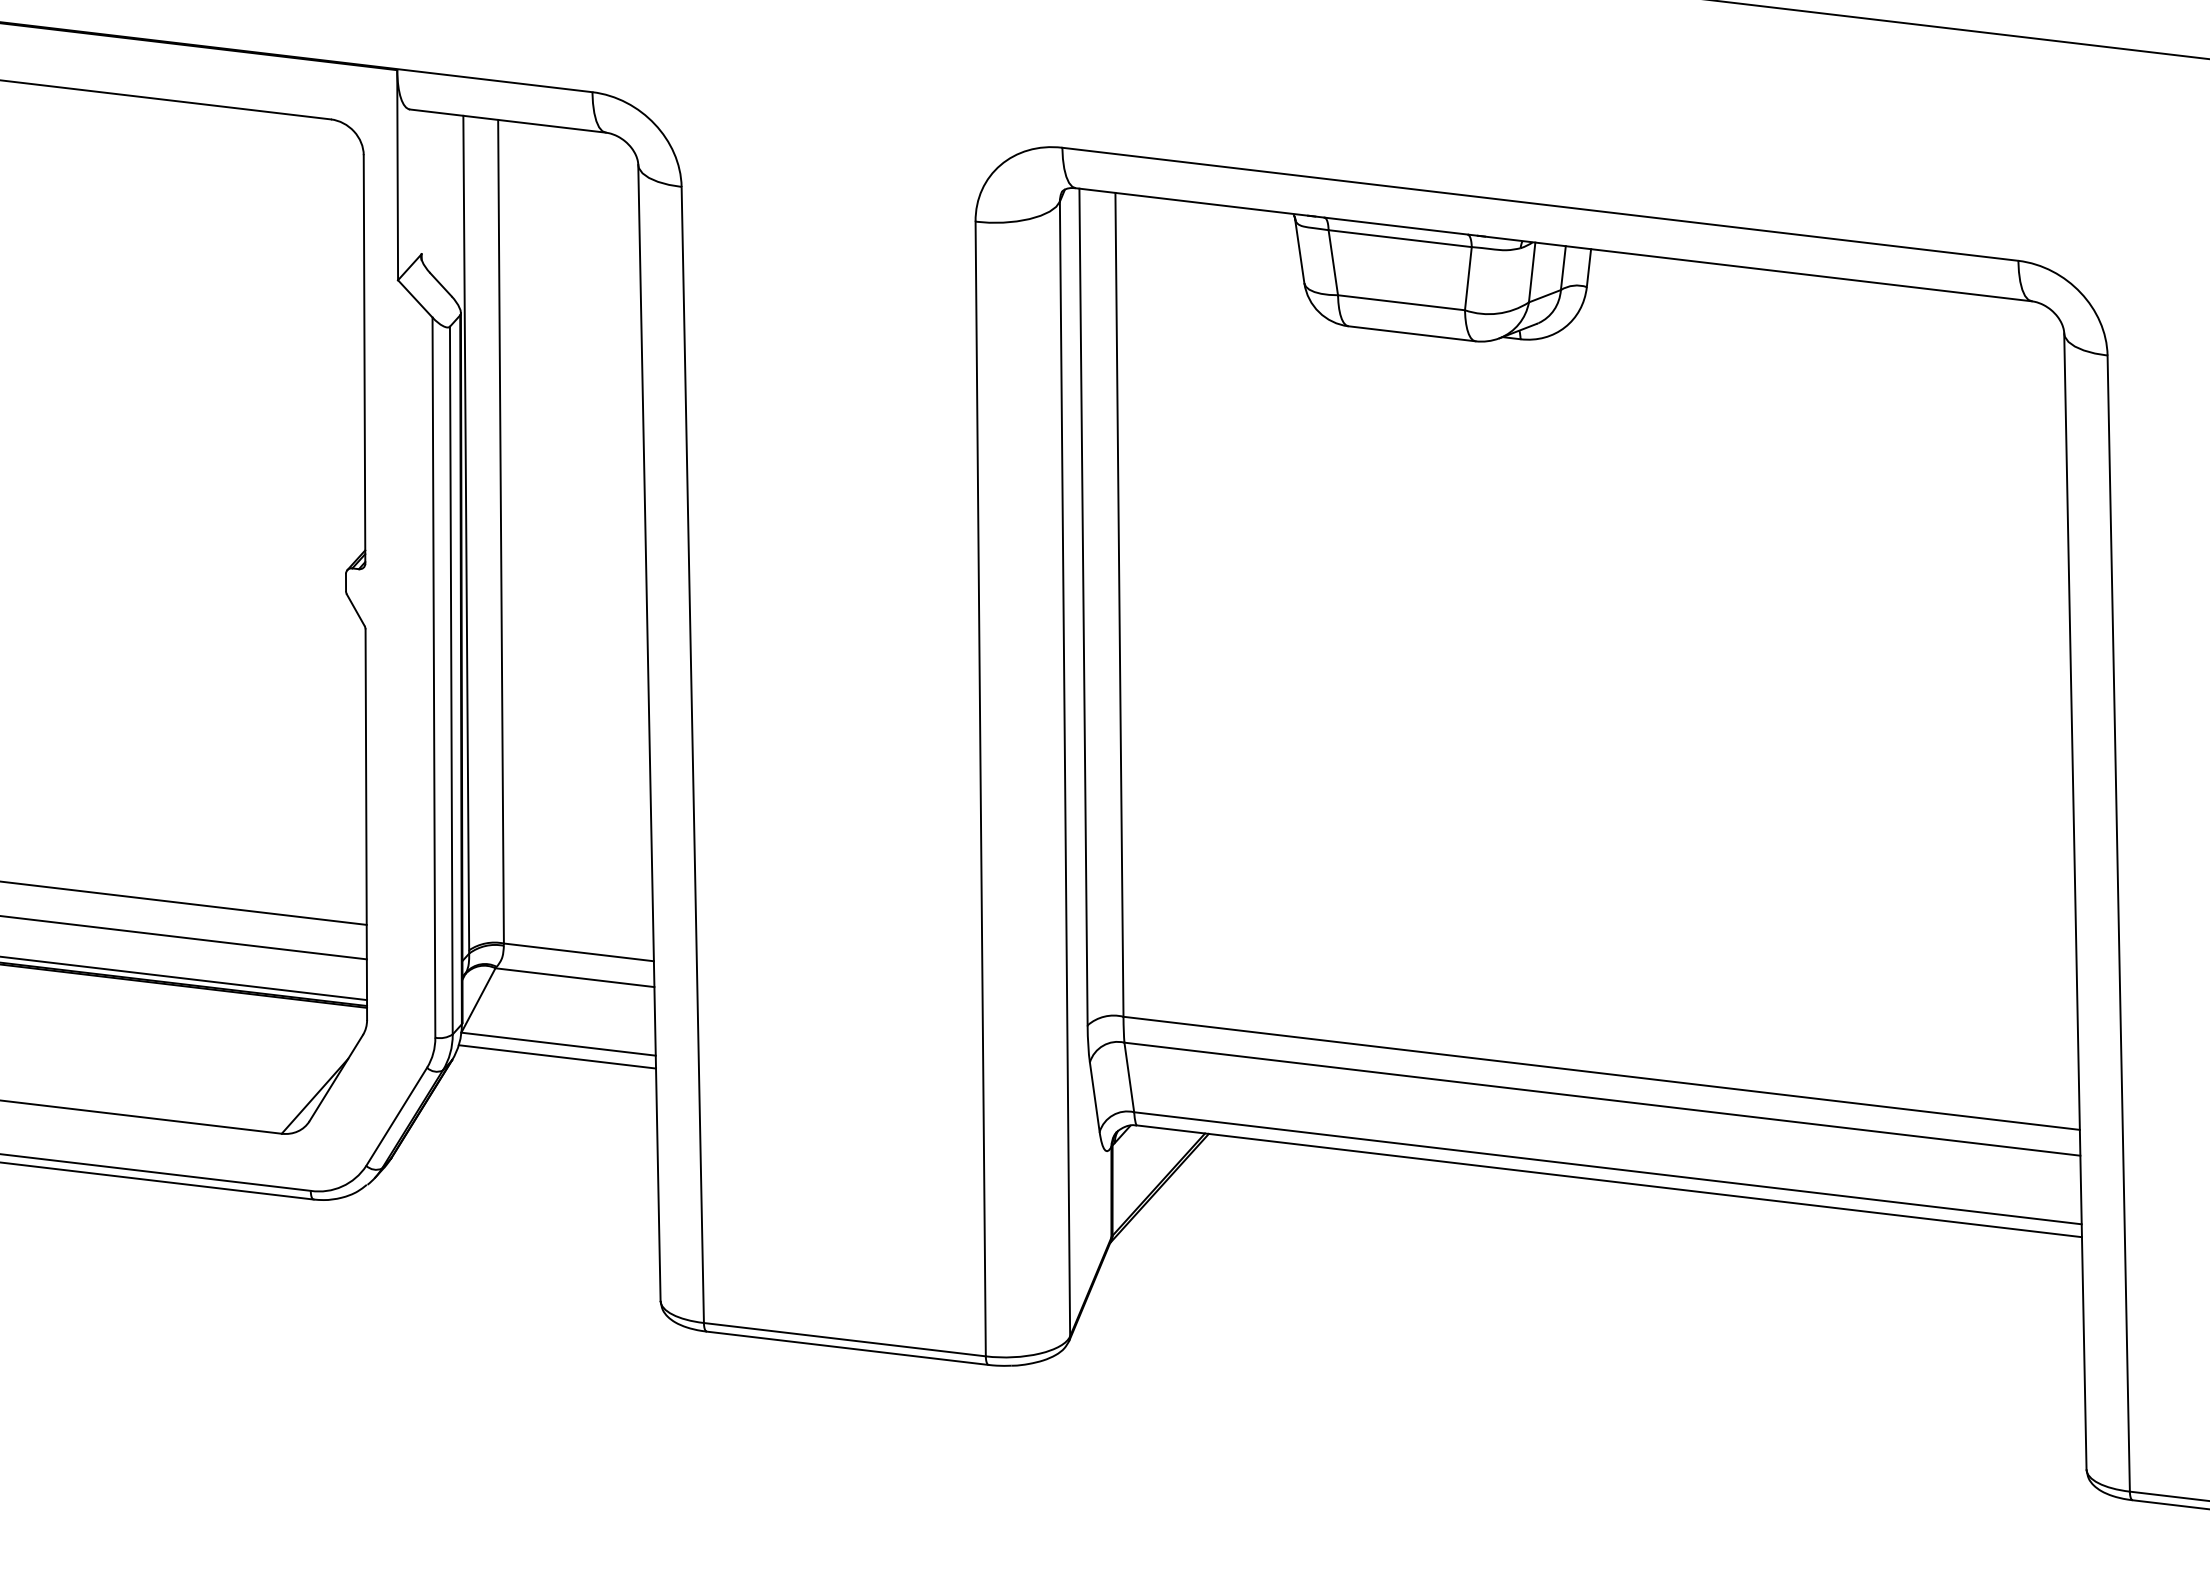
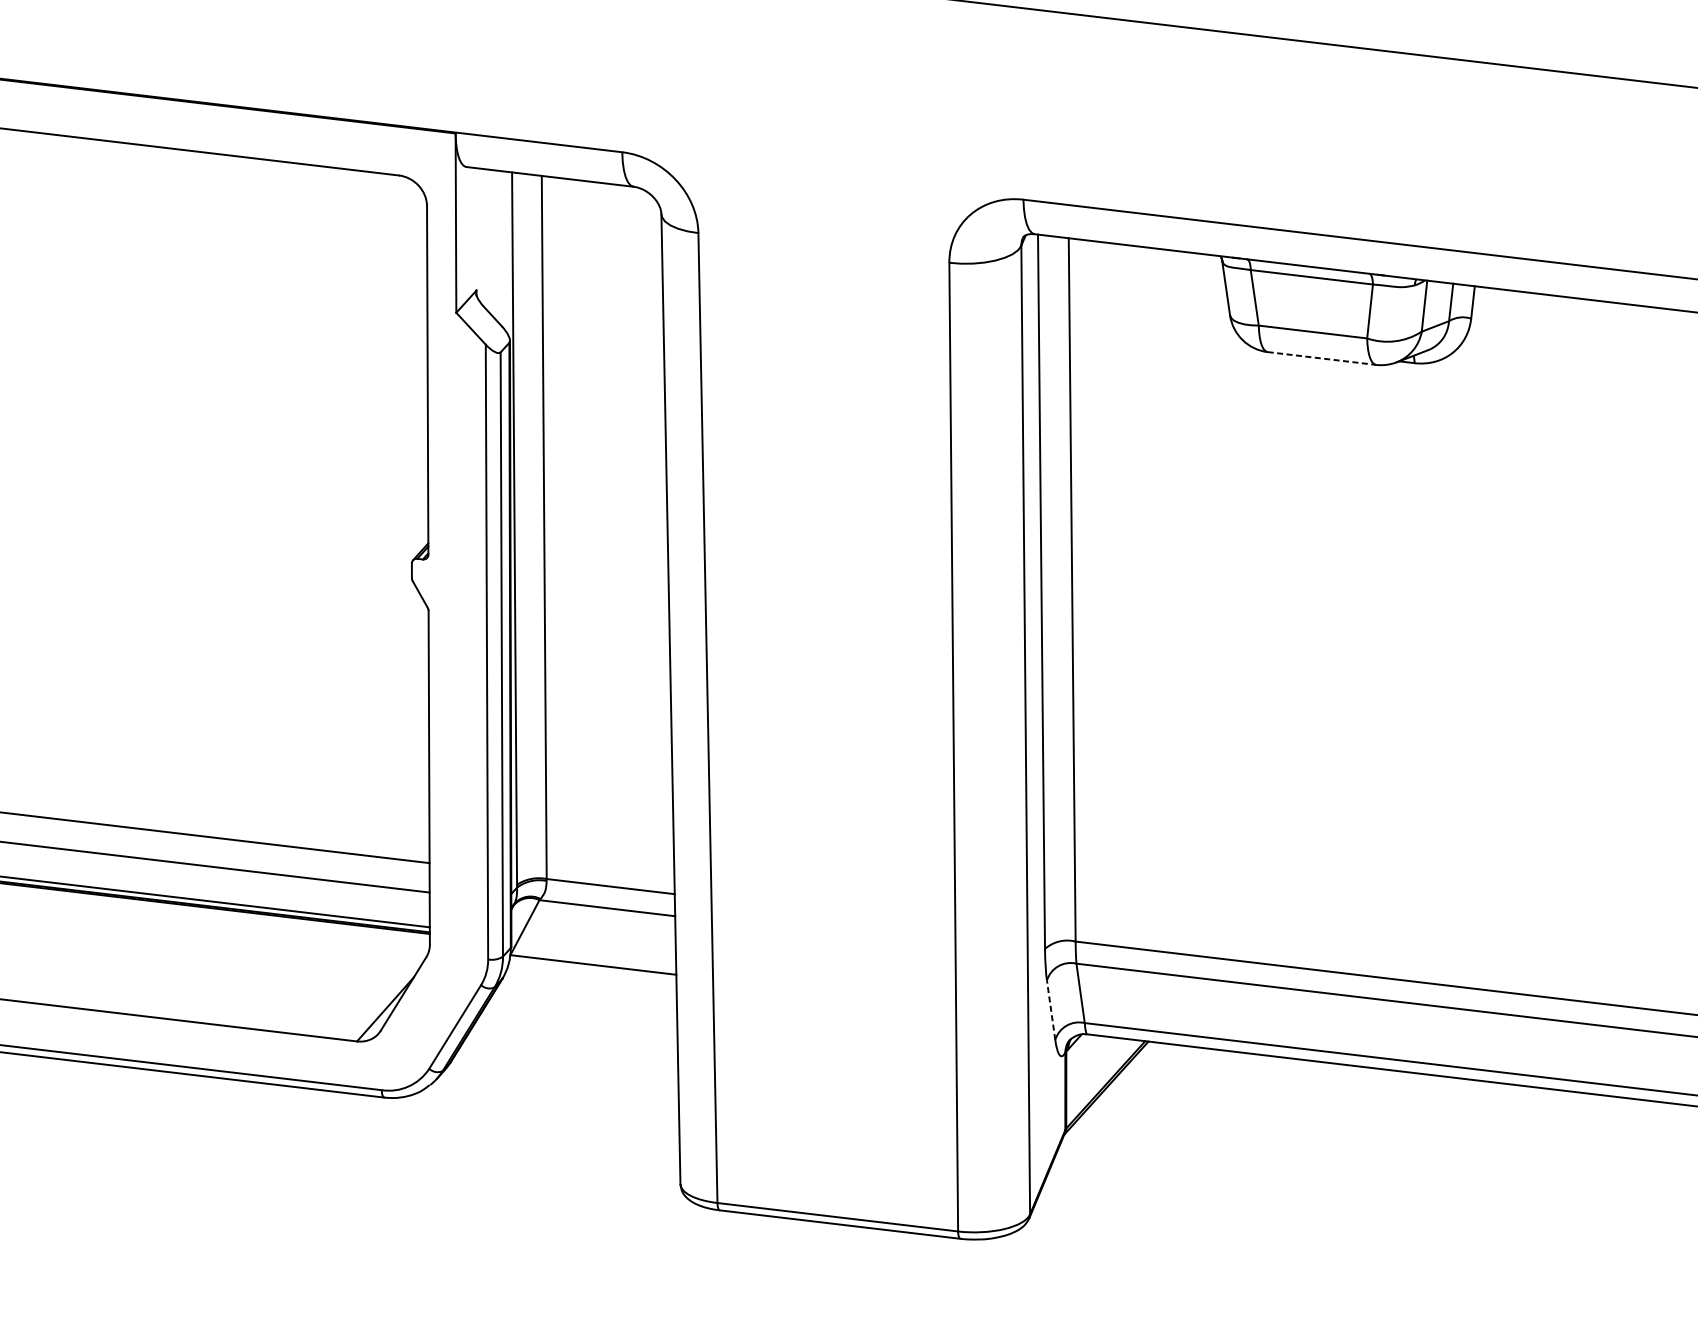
line: (1411, 333) -> (1321, 358), solid -> dashed
line: (557, 1056) -> (592, 975), removed
line: (1094, 1096) -> (1050, 1009), solid -> dashed

